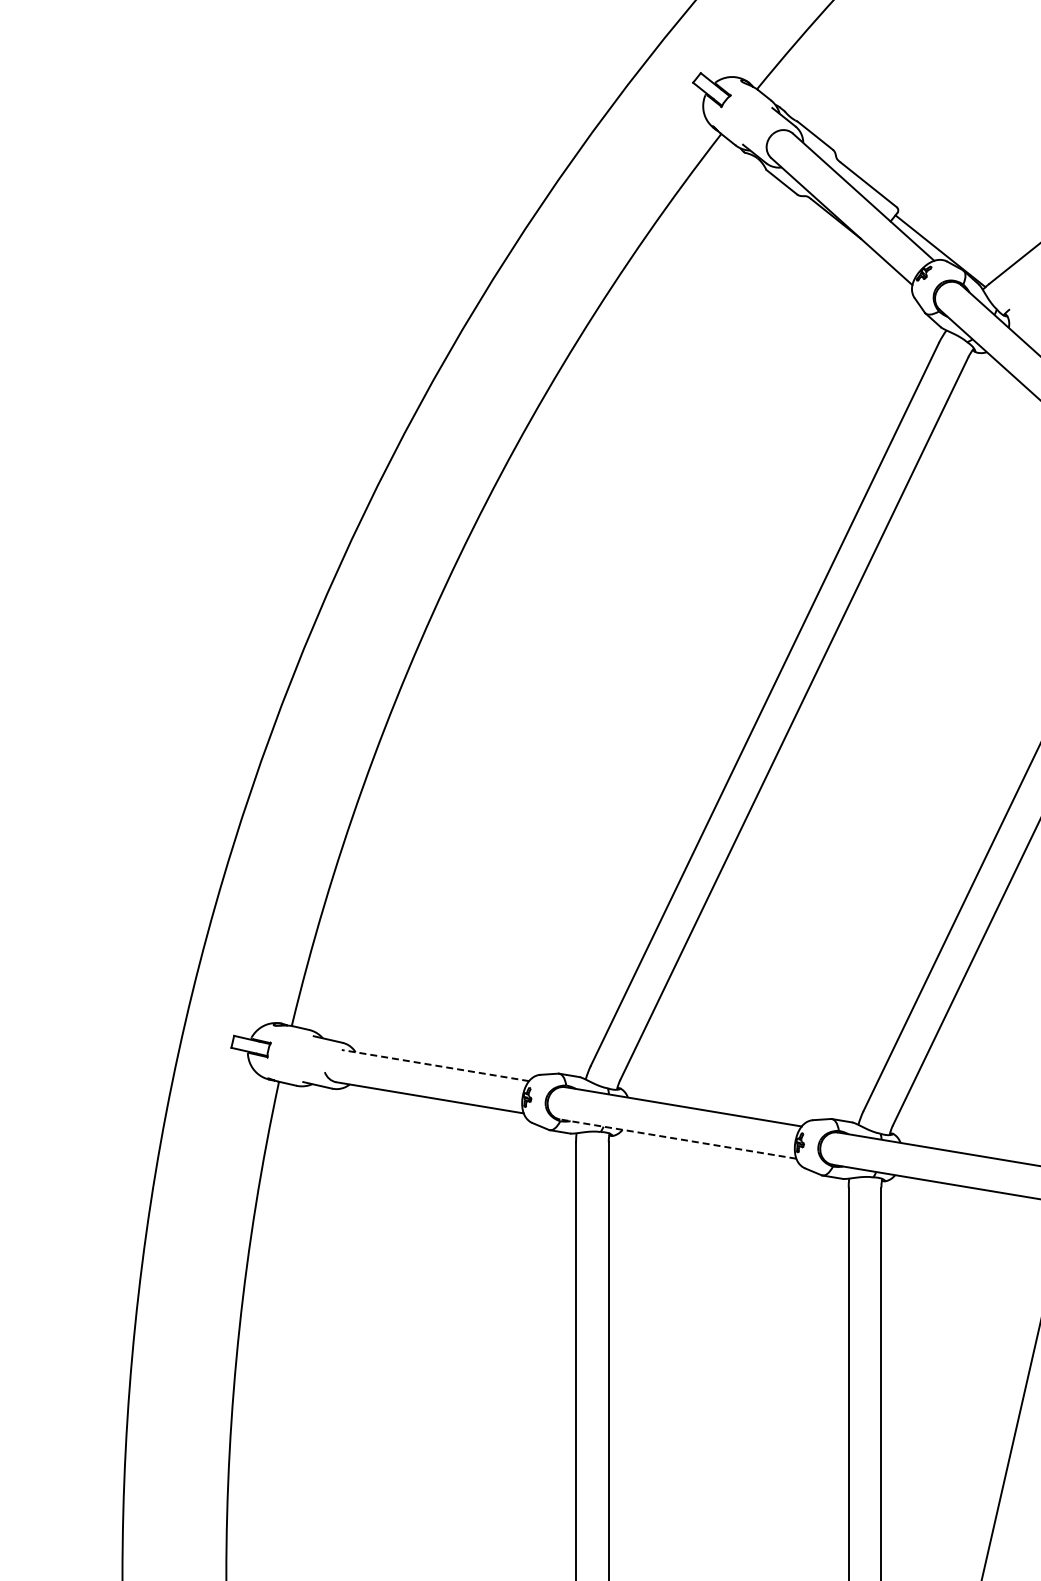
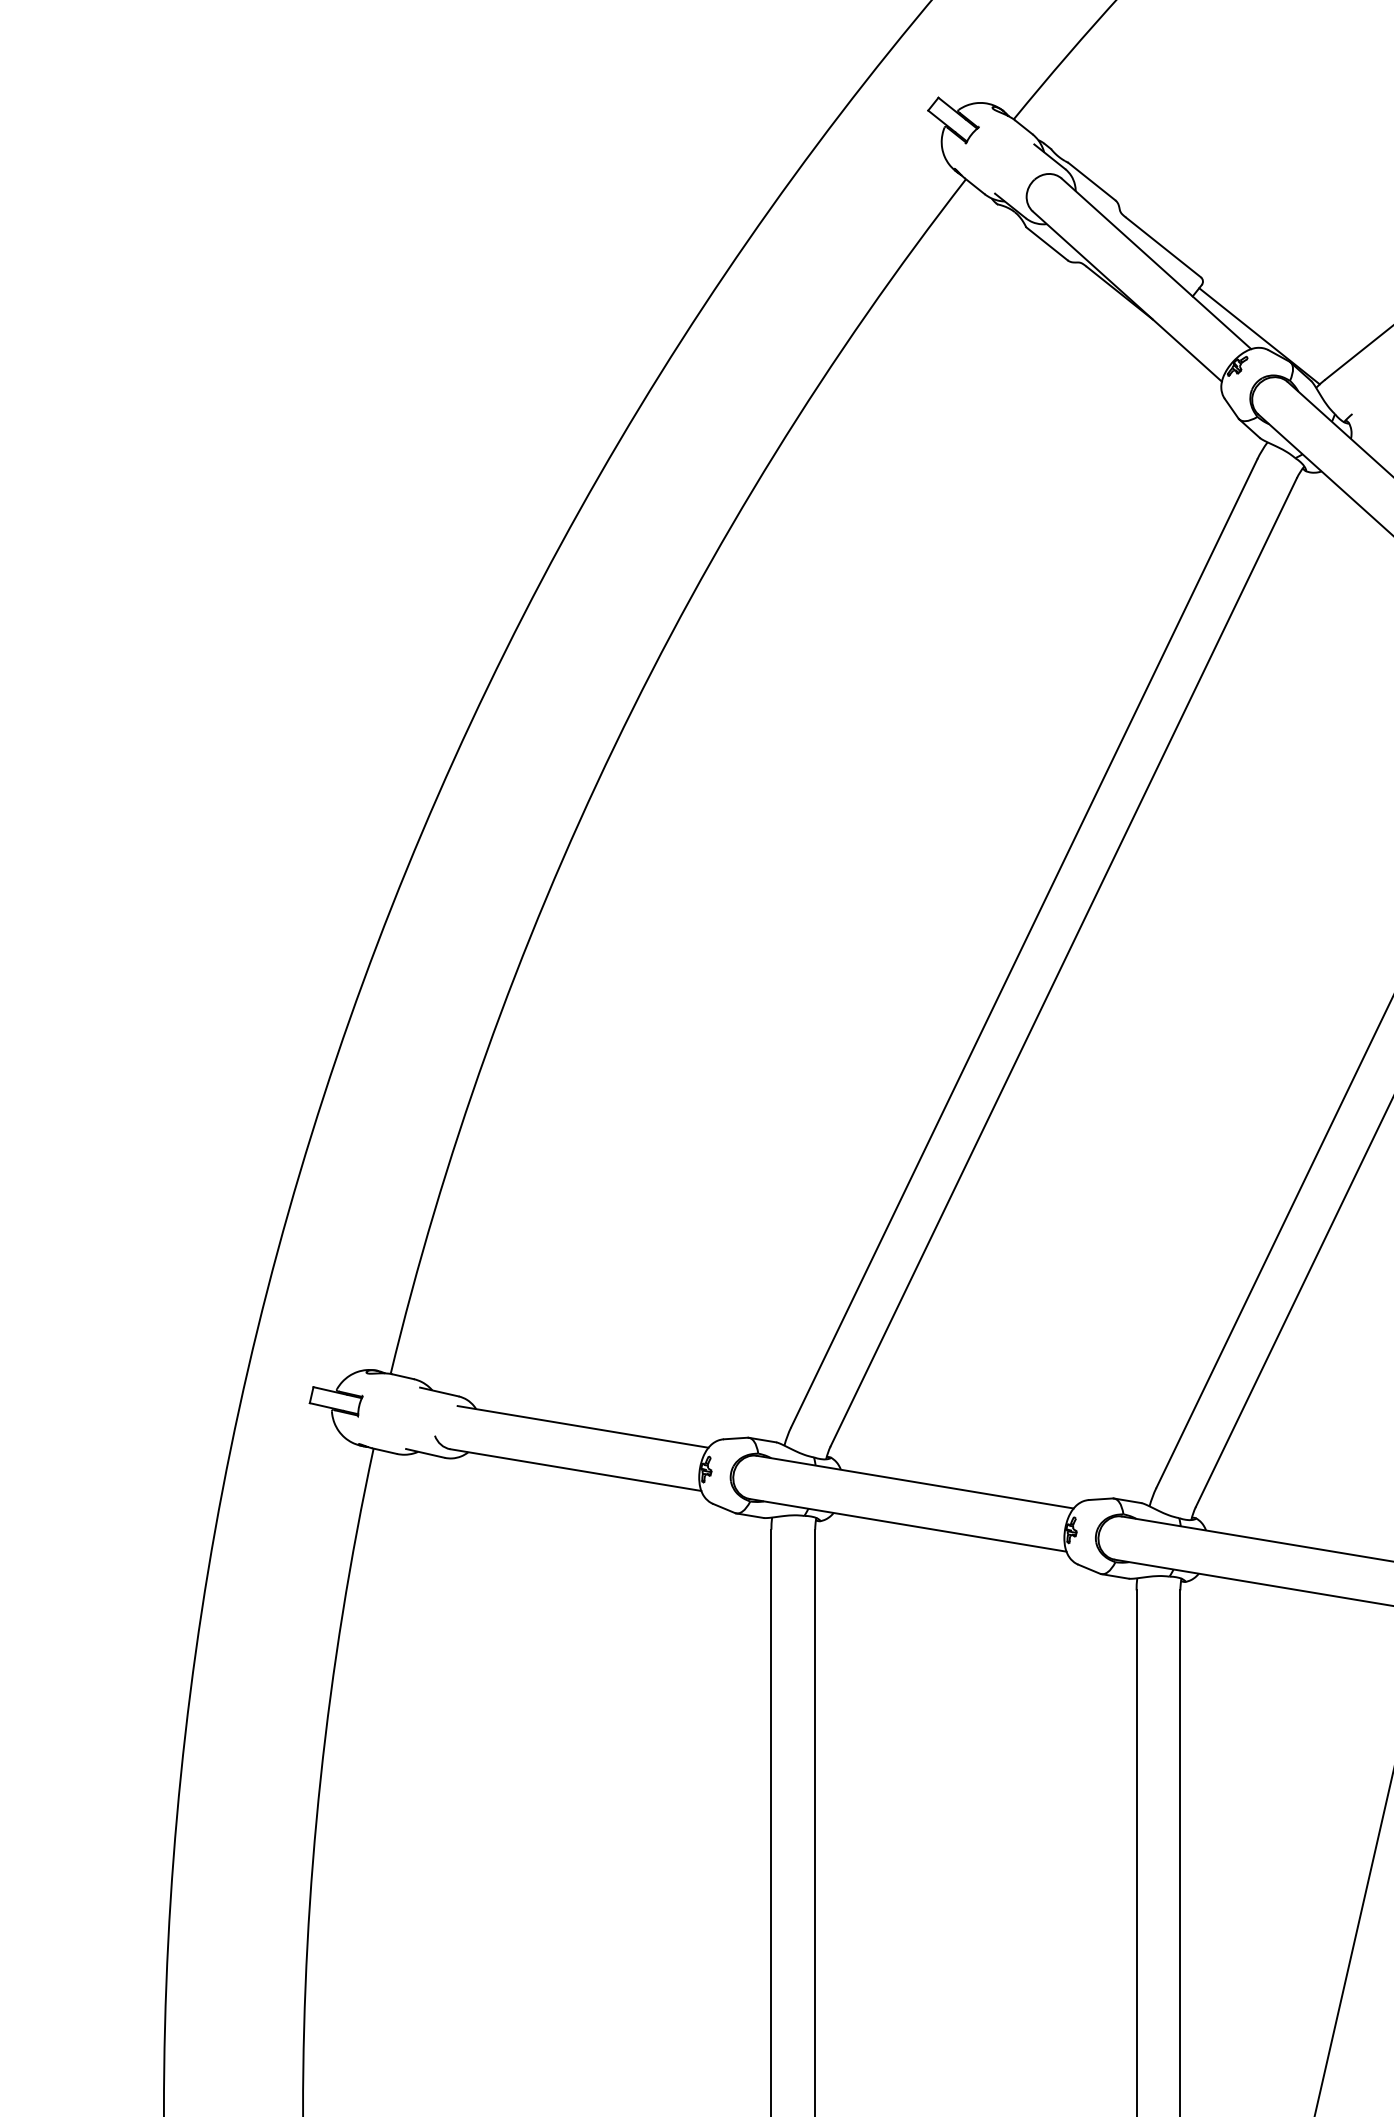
line: (435, 1065) -> (583, 1426), dashed -> solid
line: (677, 1138) -> (907, 1524), dashed -> solid

